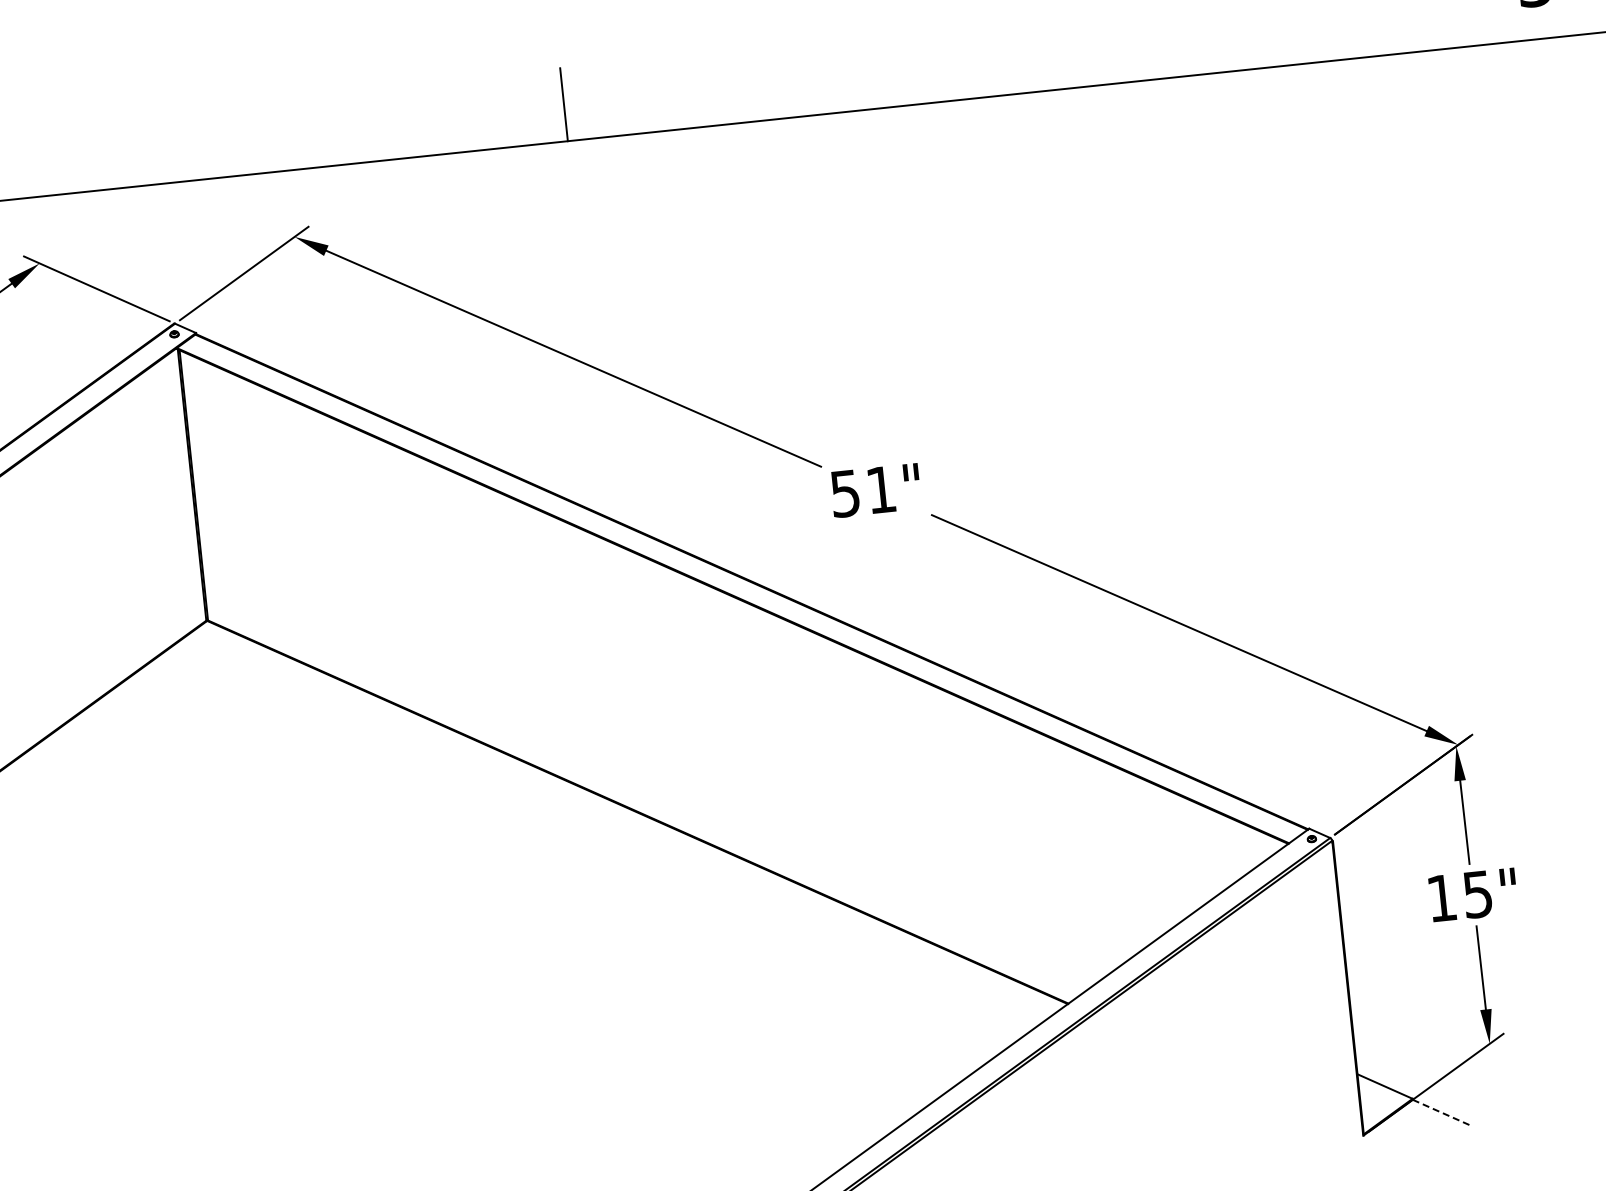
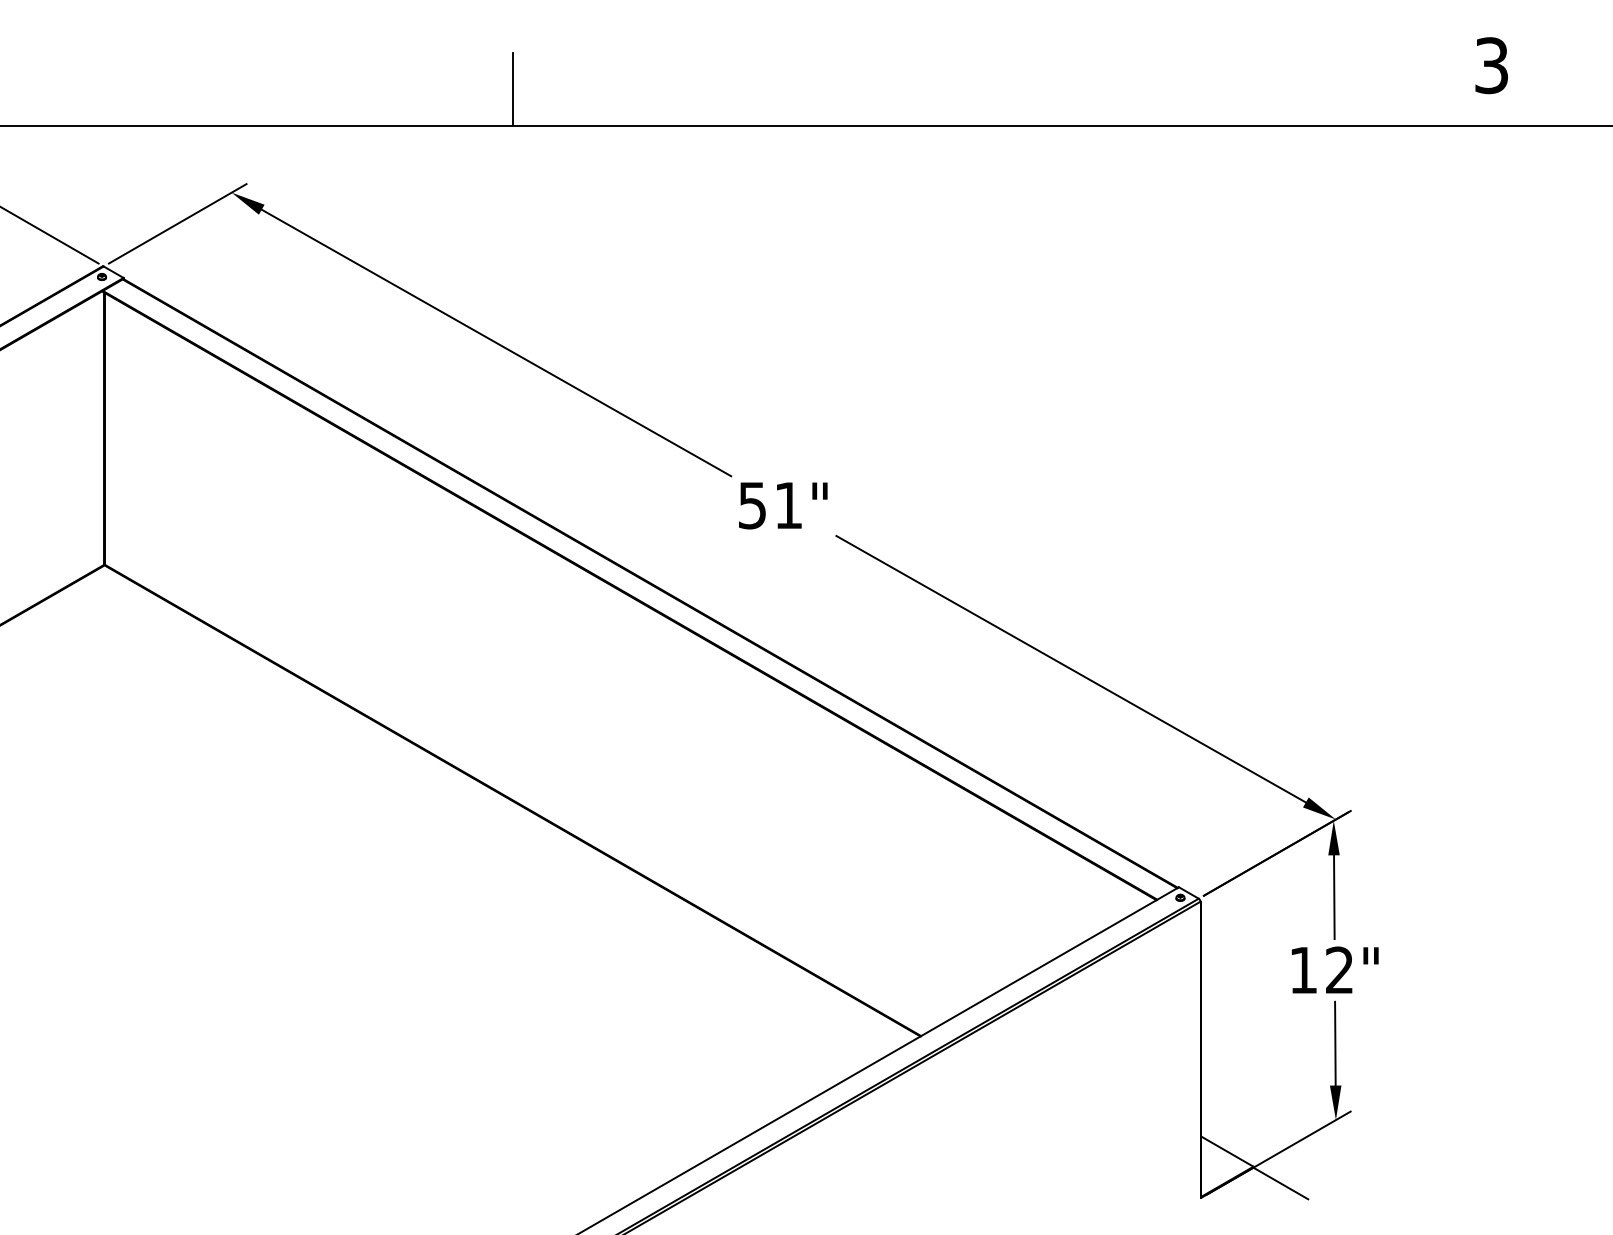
text: (1477, 894) -> (1339, 970), 15" -> 12"
line: (1441, 1112) -> (1280, 1183), dashed -> solid

